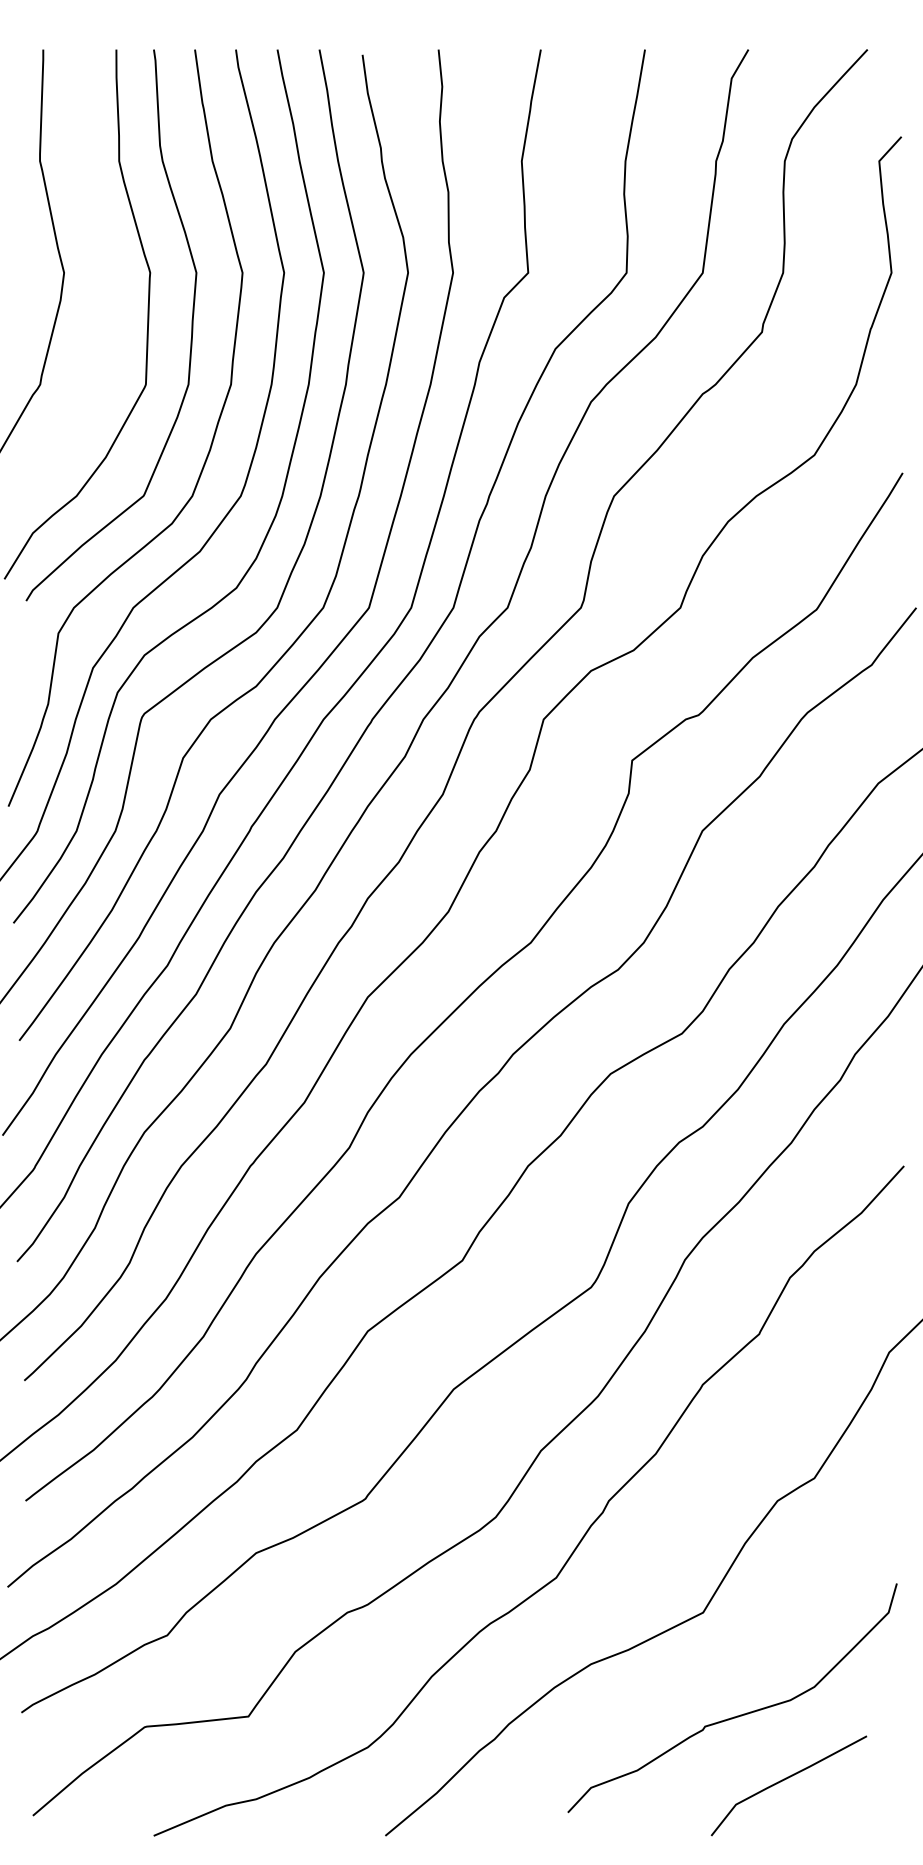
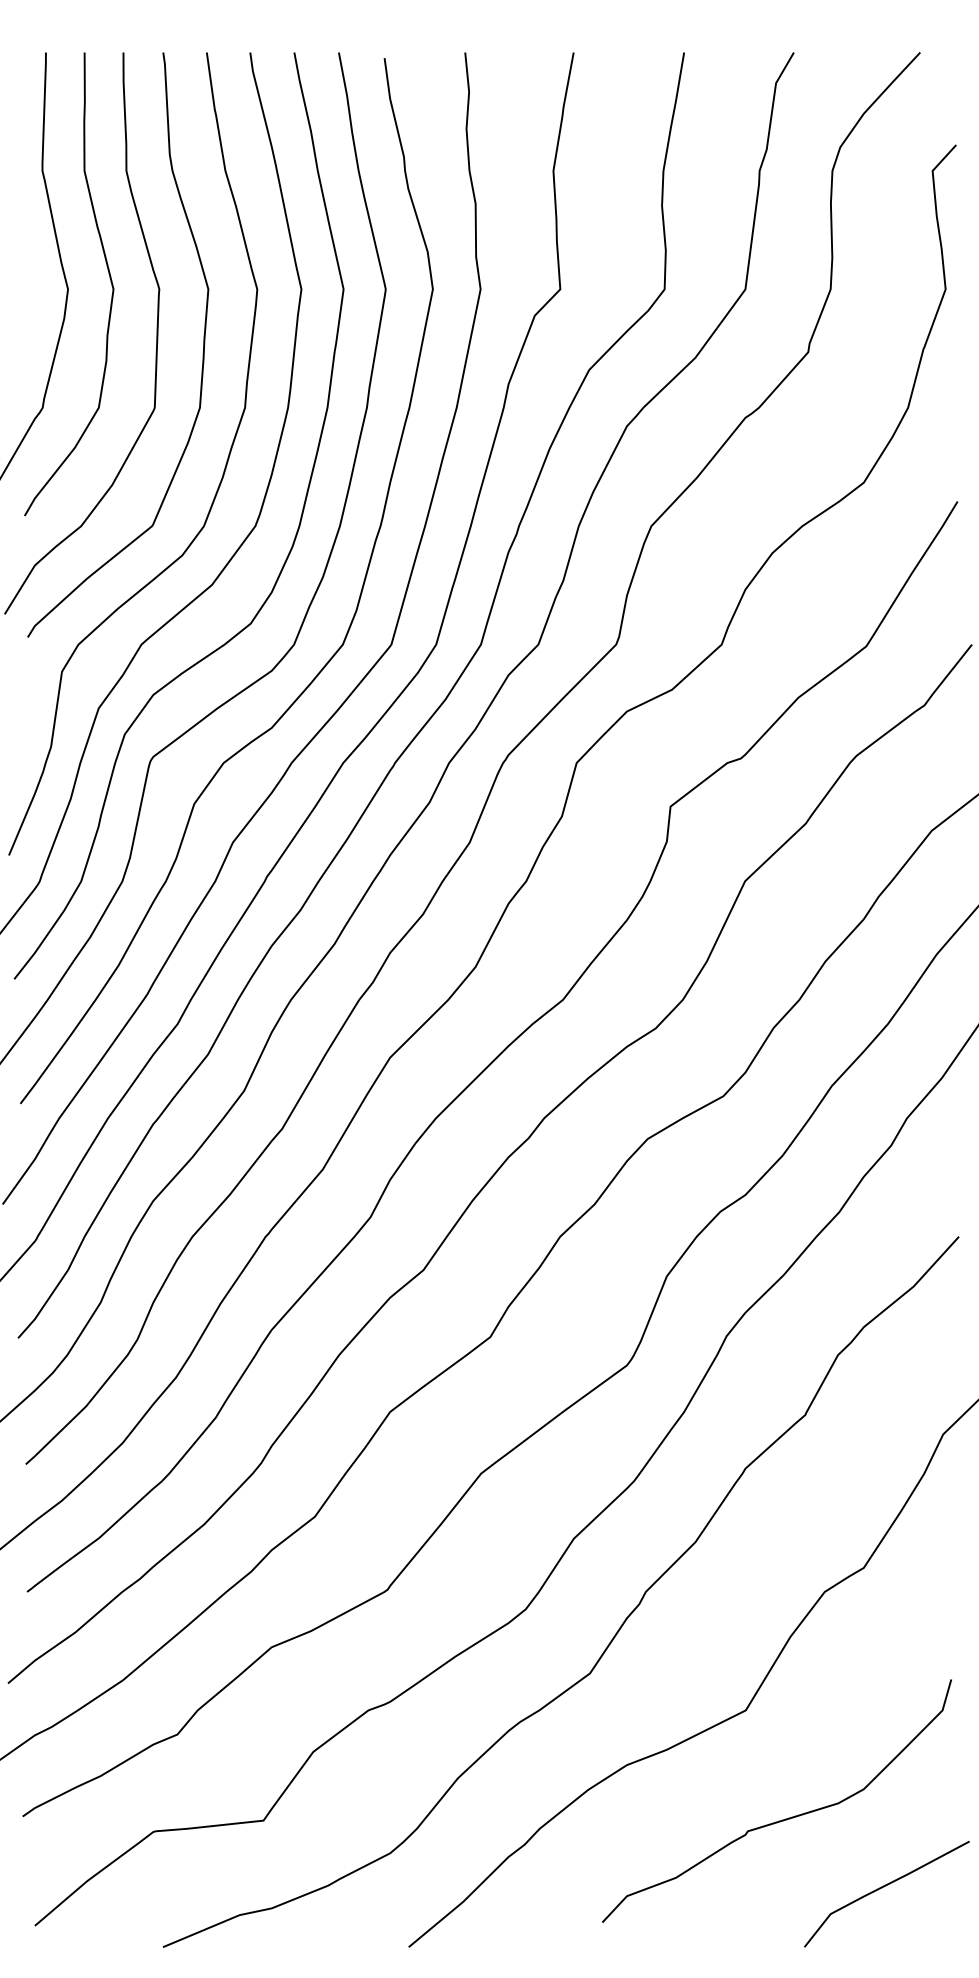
curve: (102, 258) -> (108, 274), added
line: (784, 1780) -> (882, 1888), moved

